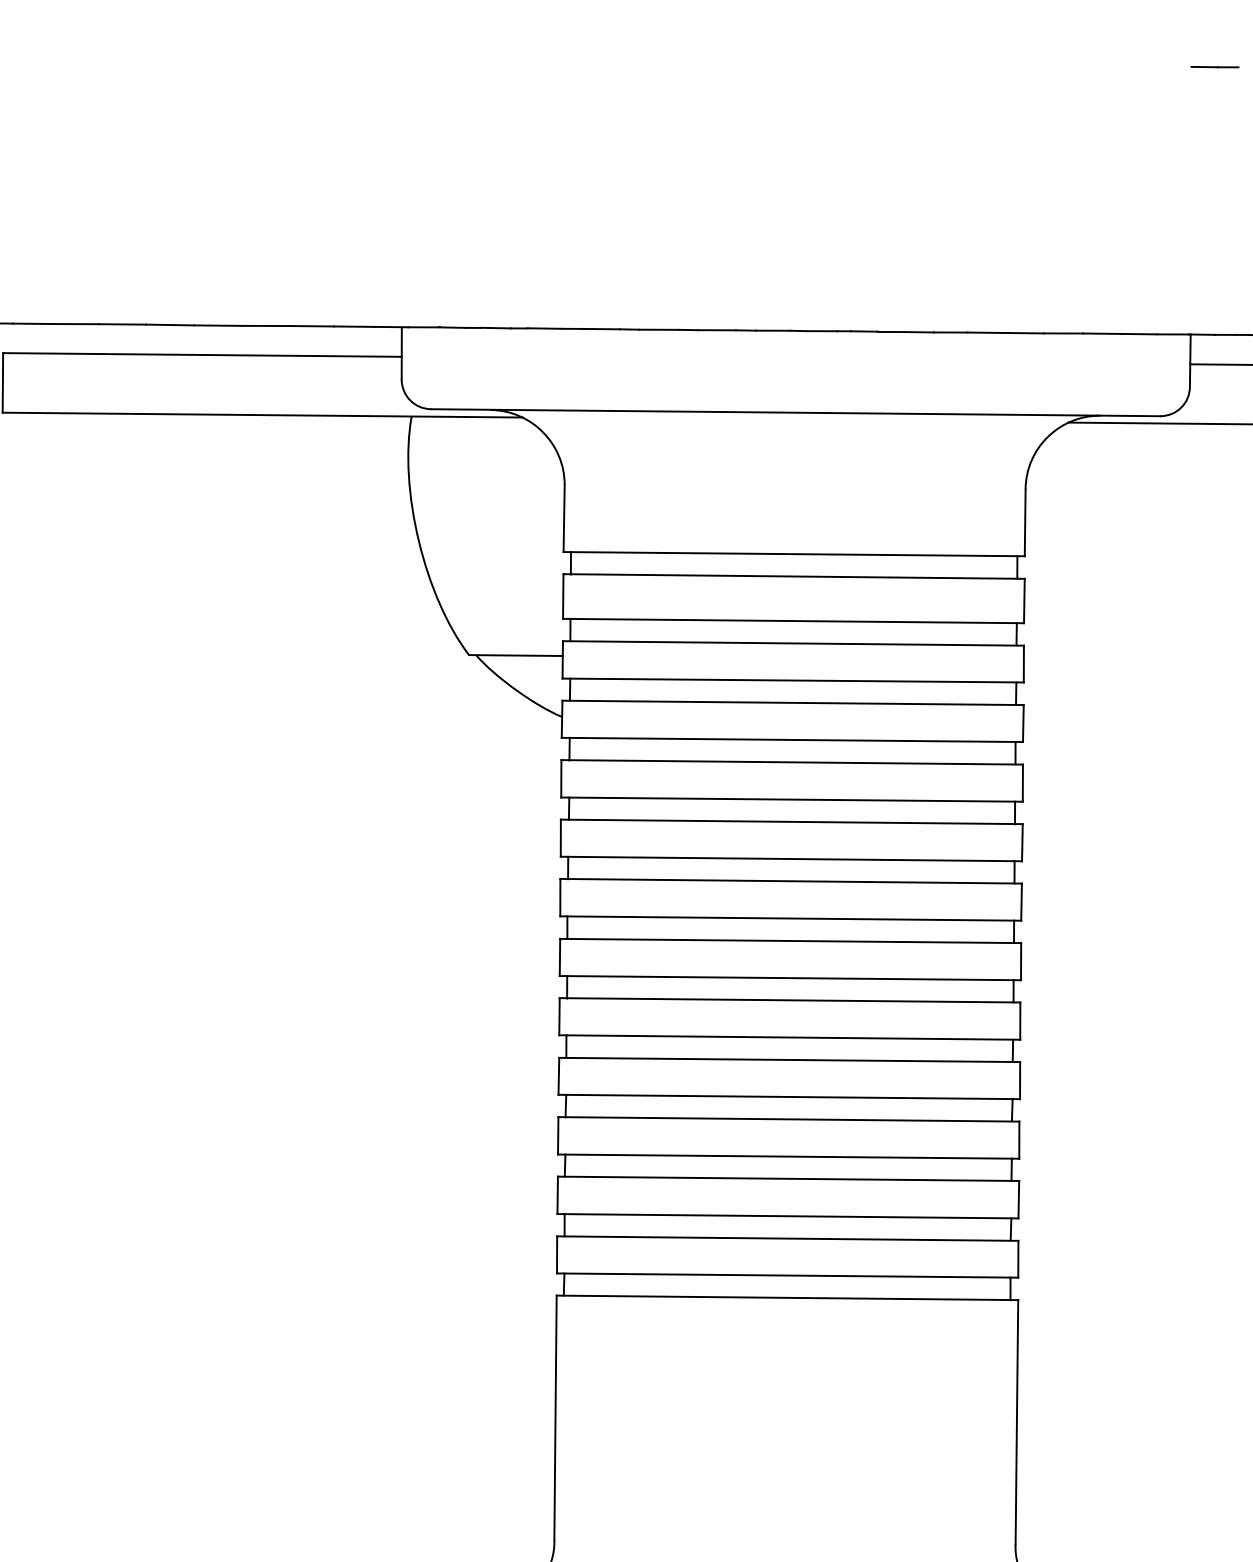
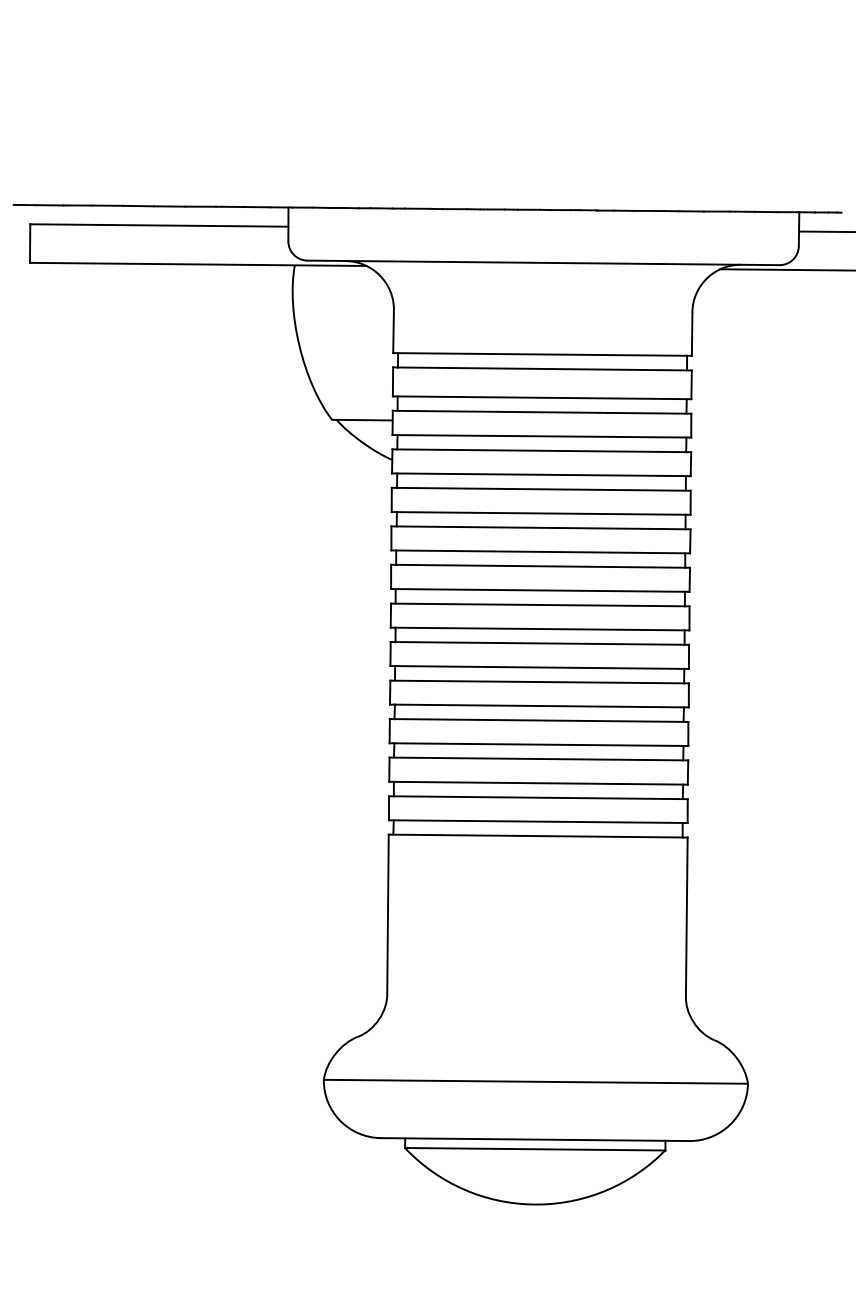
line: (1215, 67) -> (815, 39), removed

